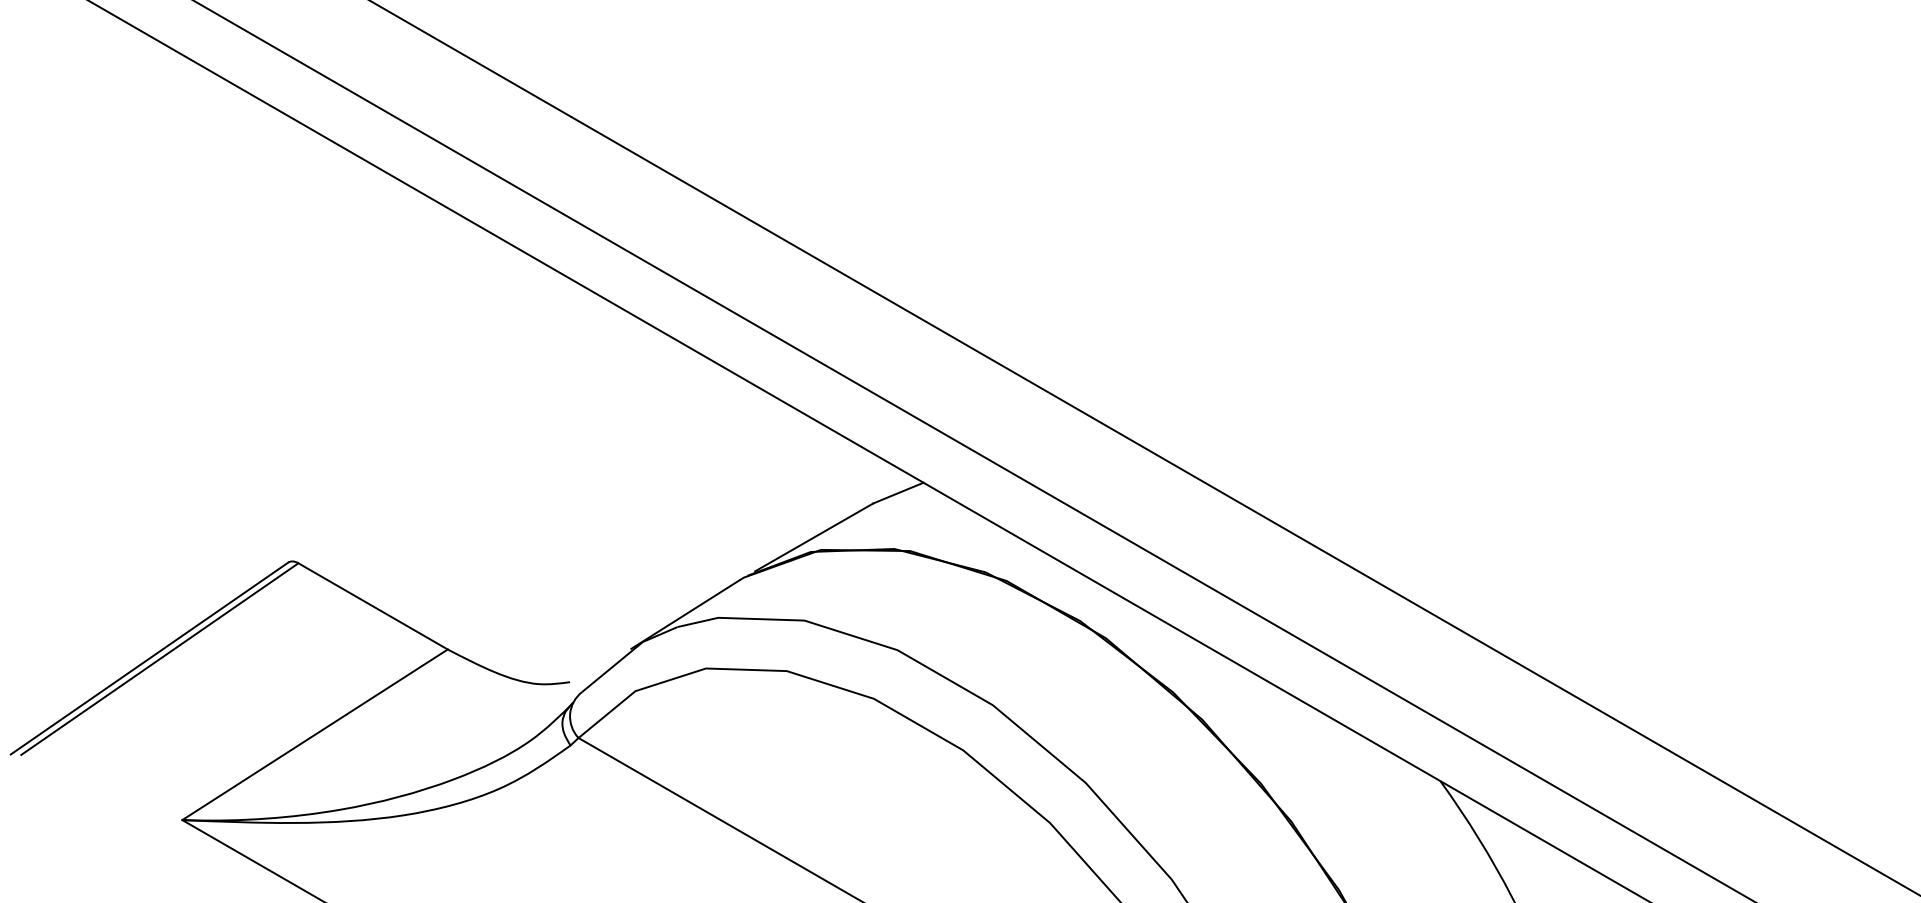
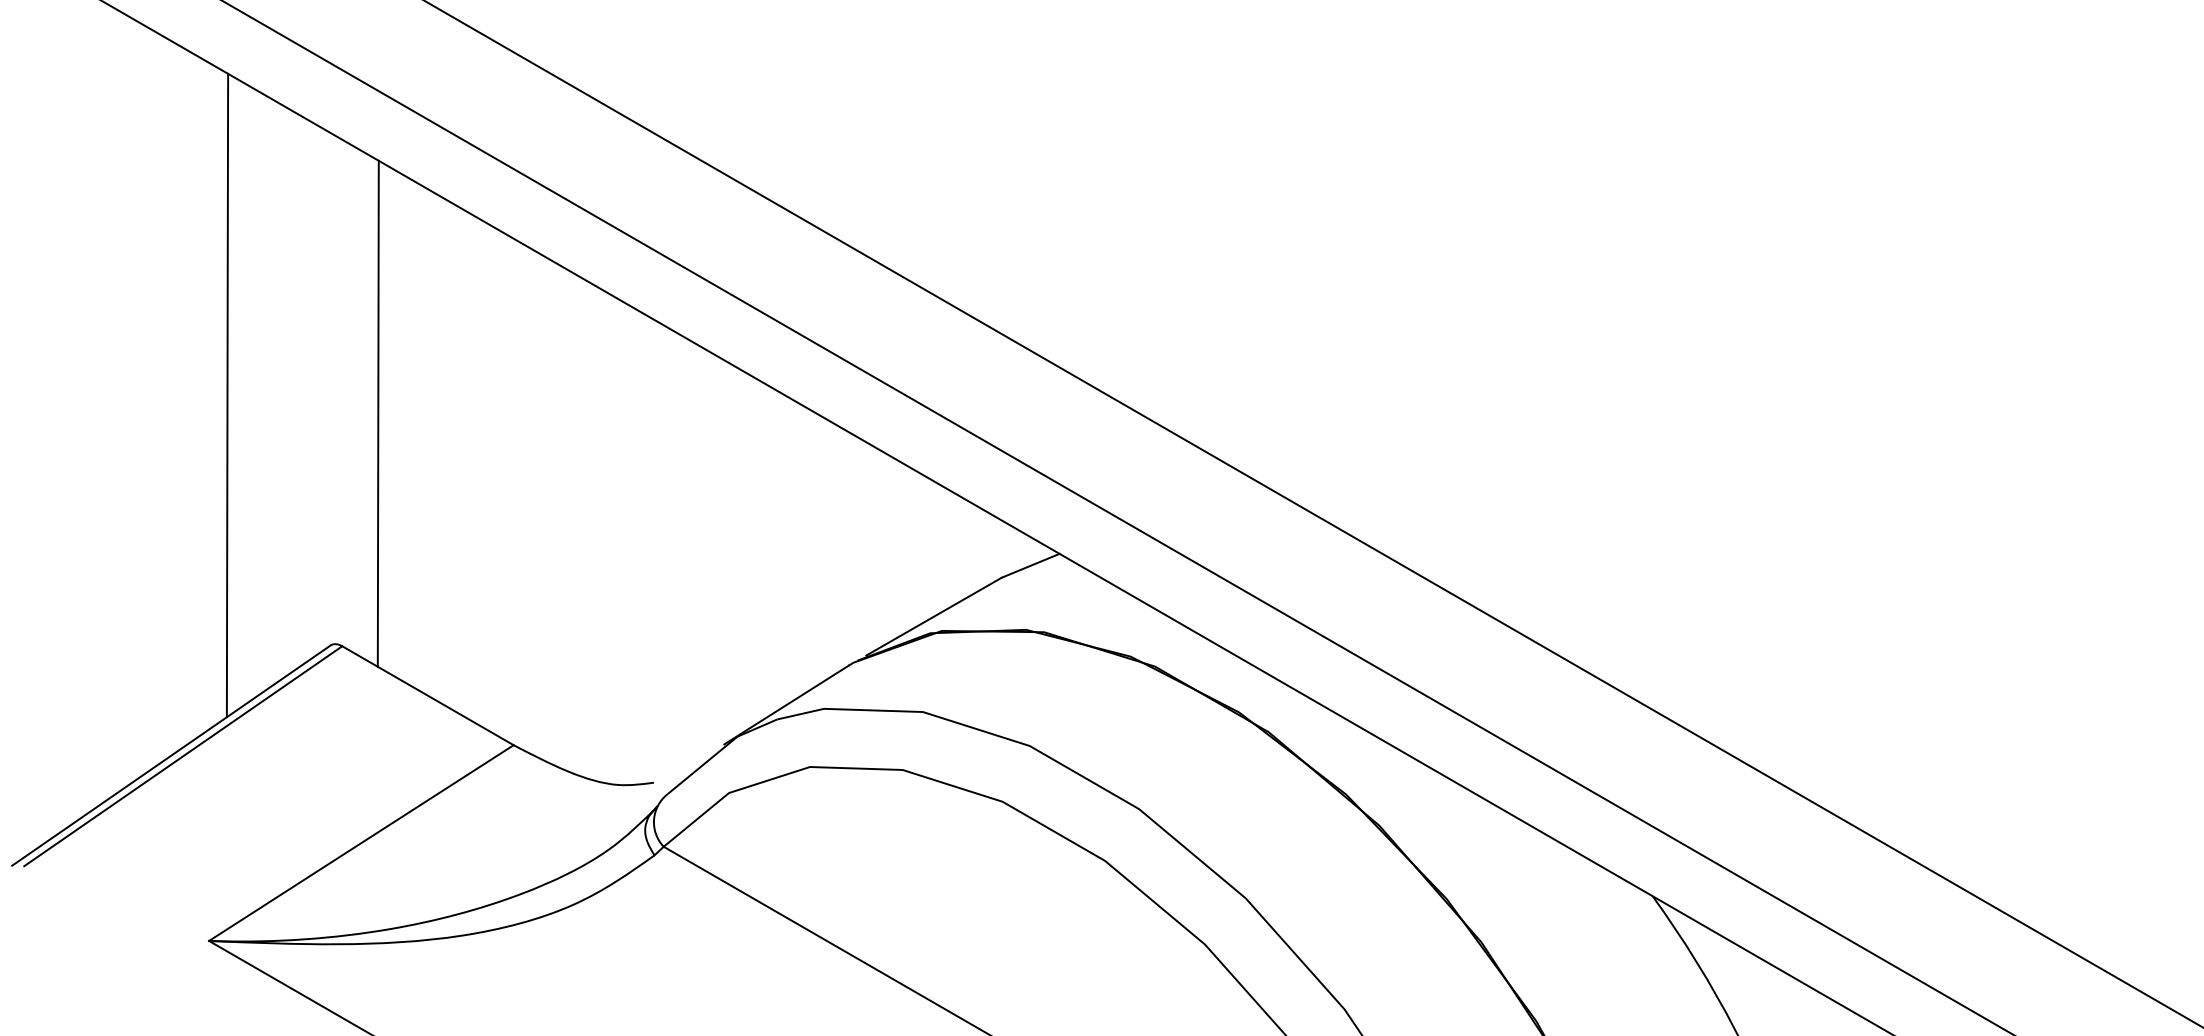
line: (197, 344) -> (226, 395), added
line: (329, 360) -> (377, 413), added

